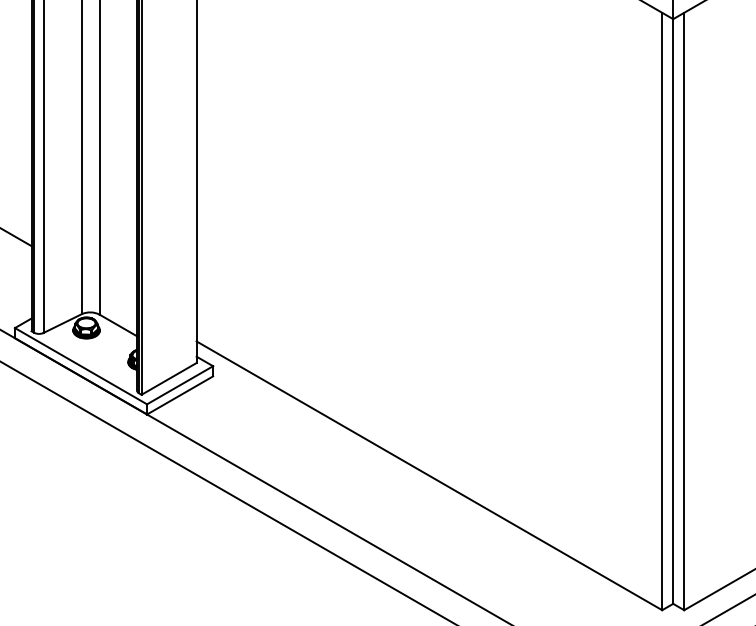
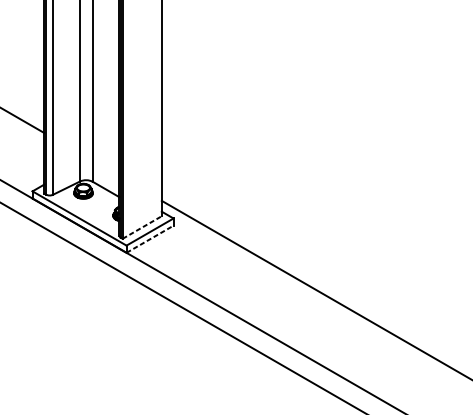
line: (169, 378) -> (142, 227), solid -> dashed
line: (180, 395) -> (150, 239), solid -> dashed

